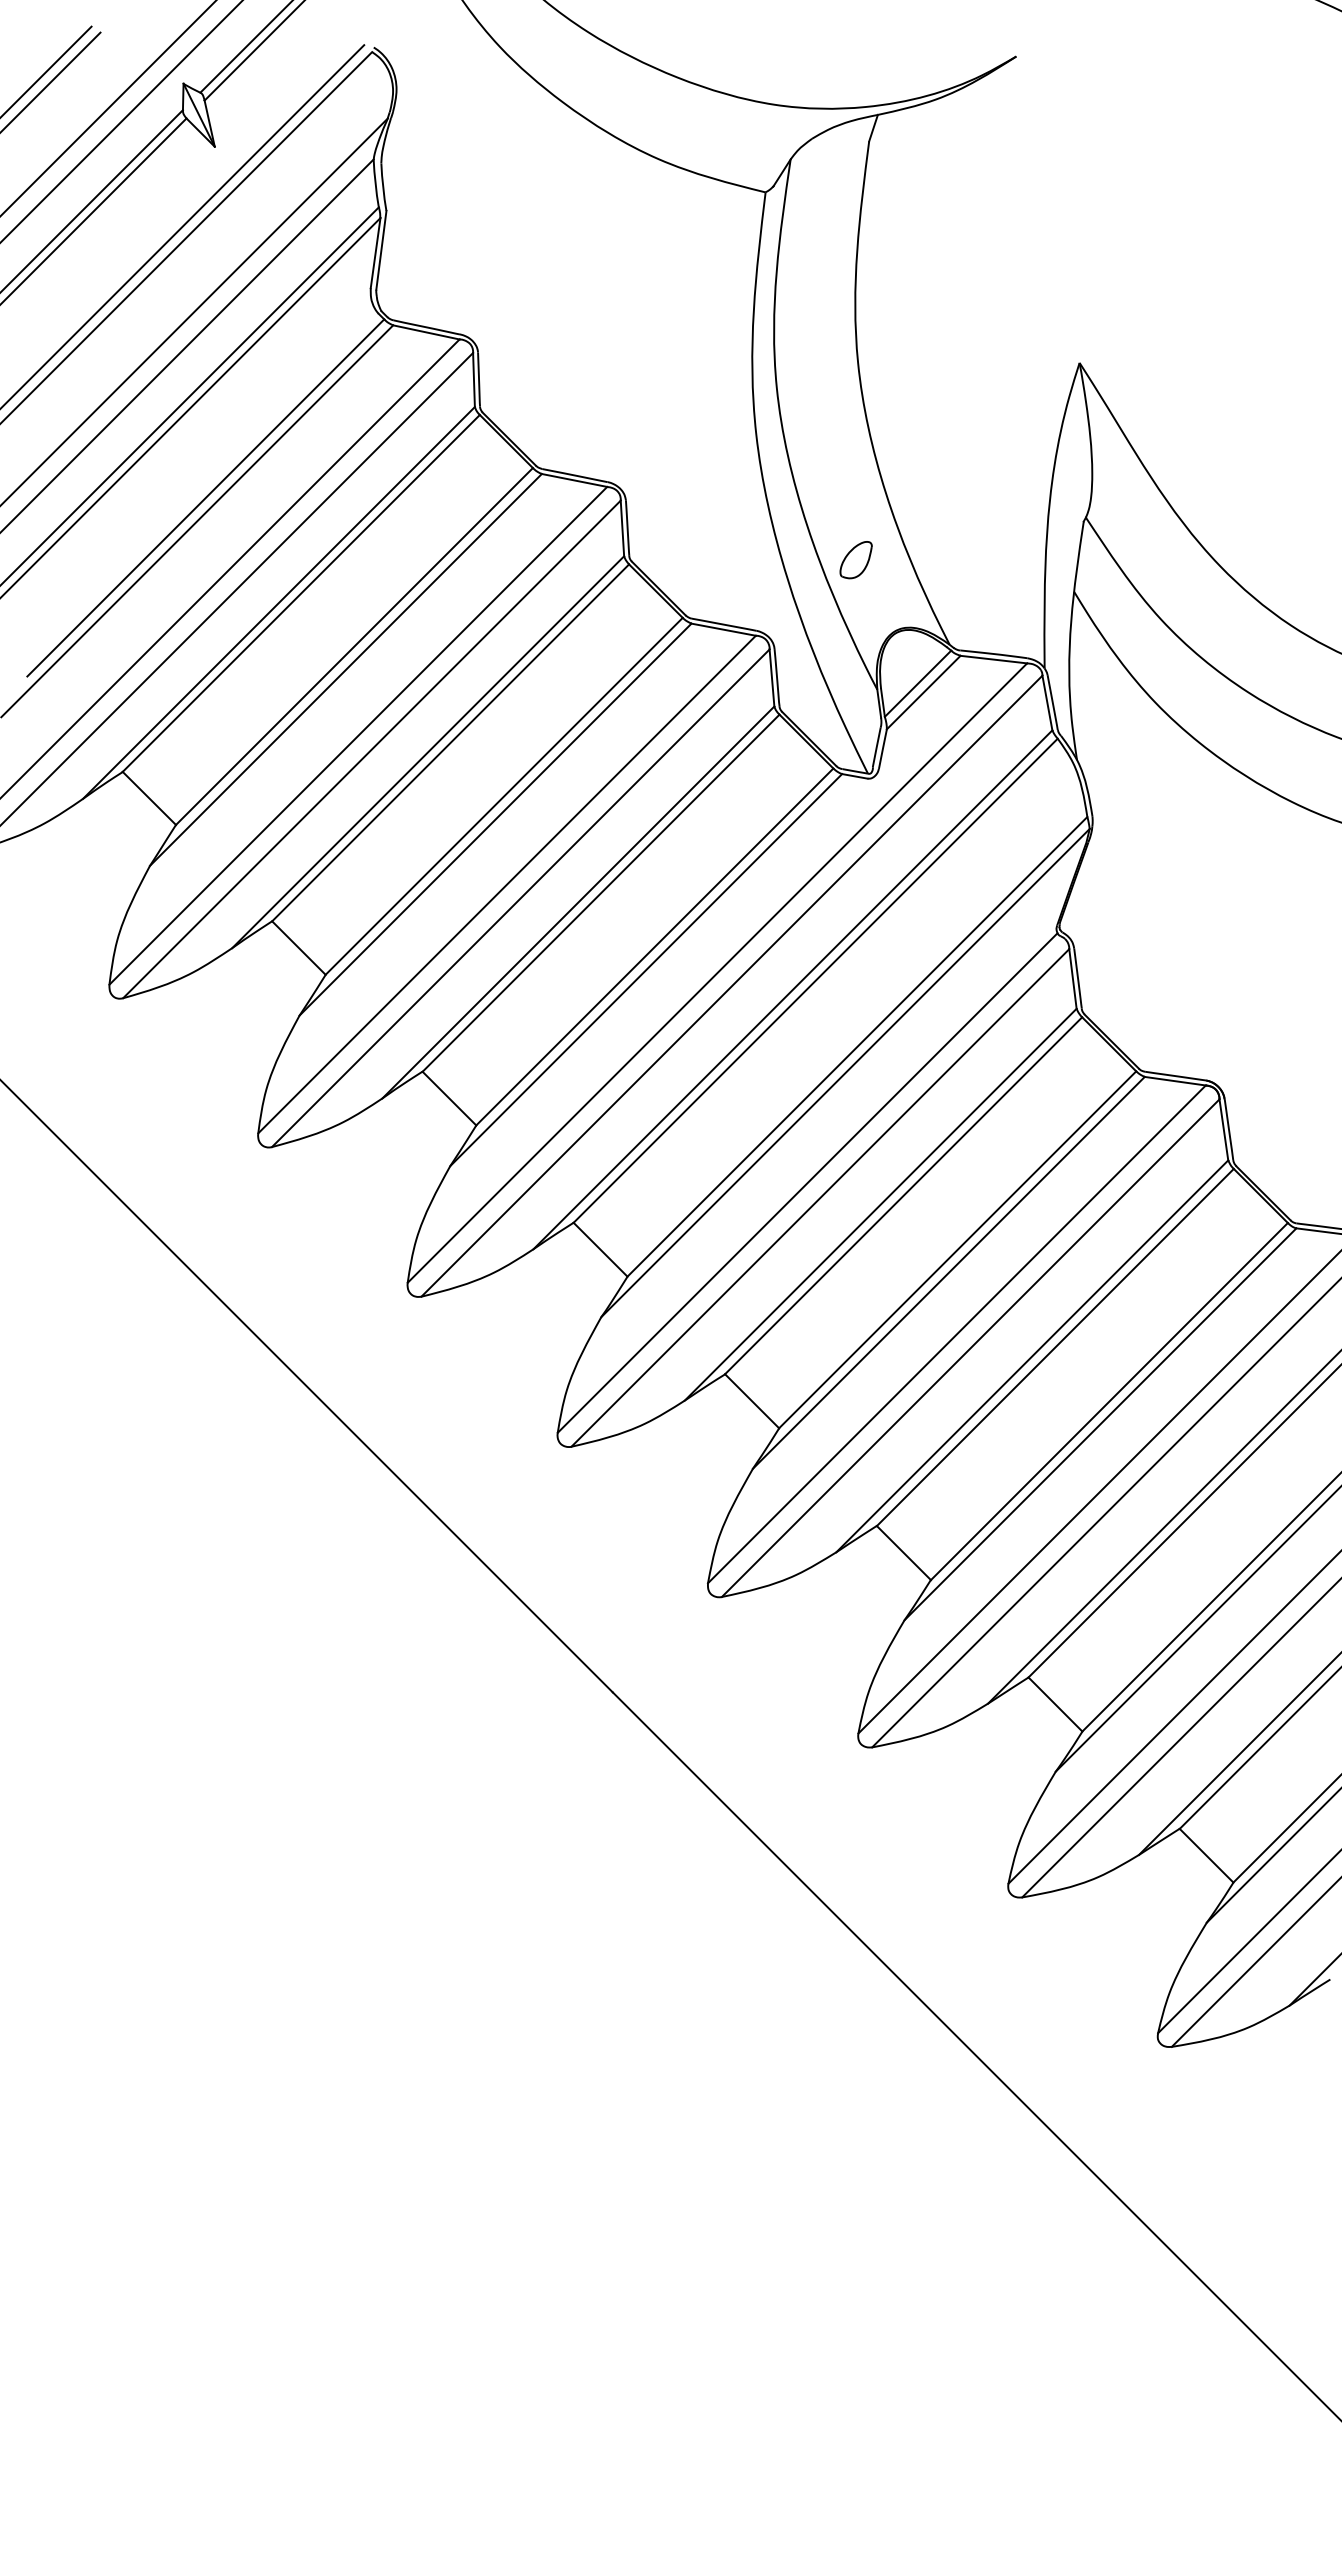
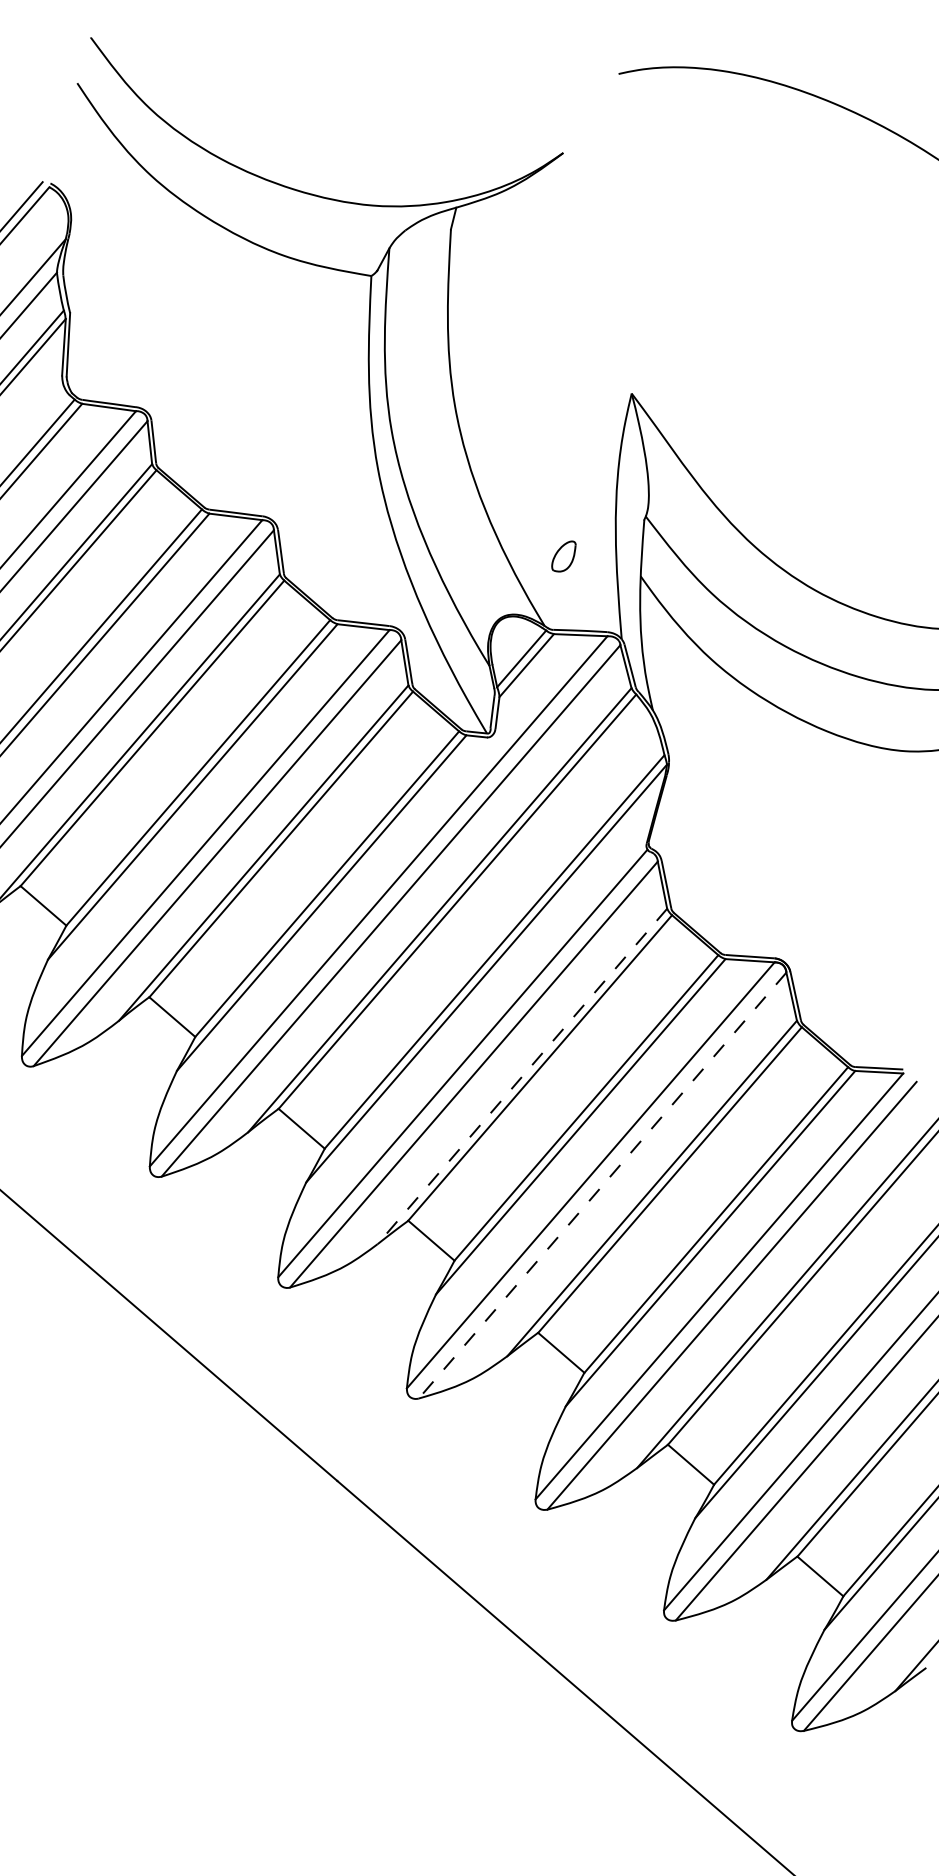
part: (855, 560) -> (563, 557), moved
line: (880, 1205) -> (522, 1077), solid -> dashed
line: (970, 1348) -> (602, 1185), solid -> dashed

